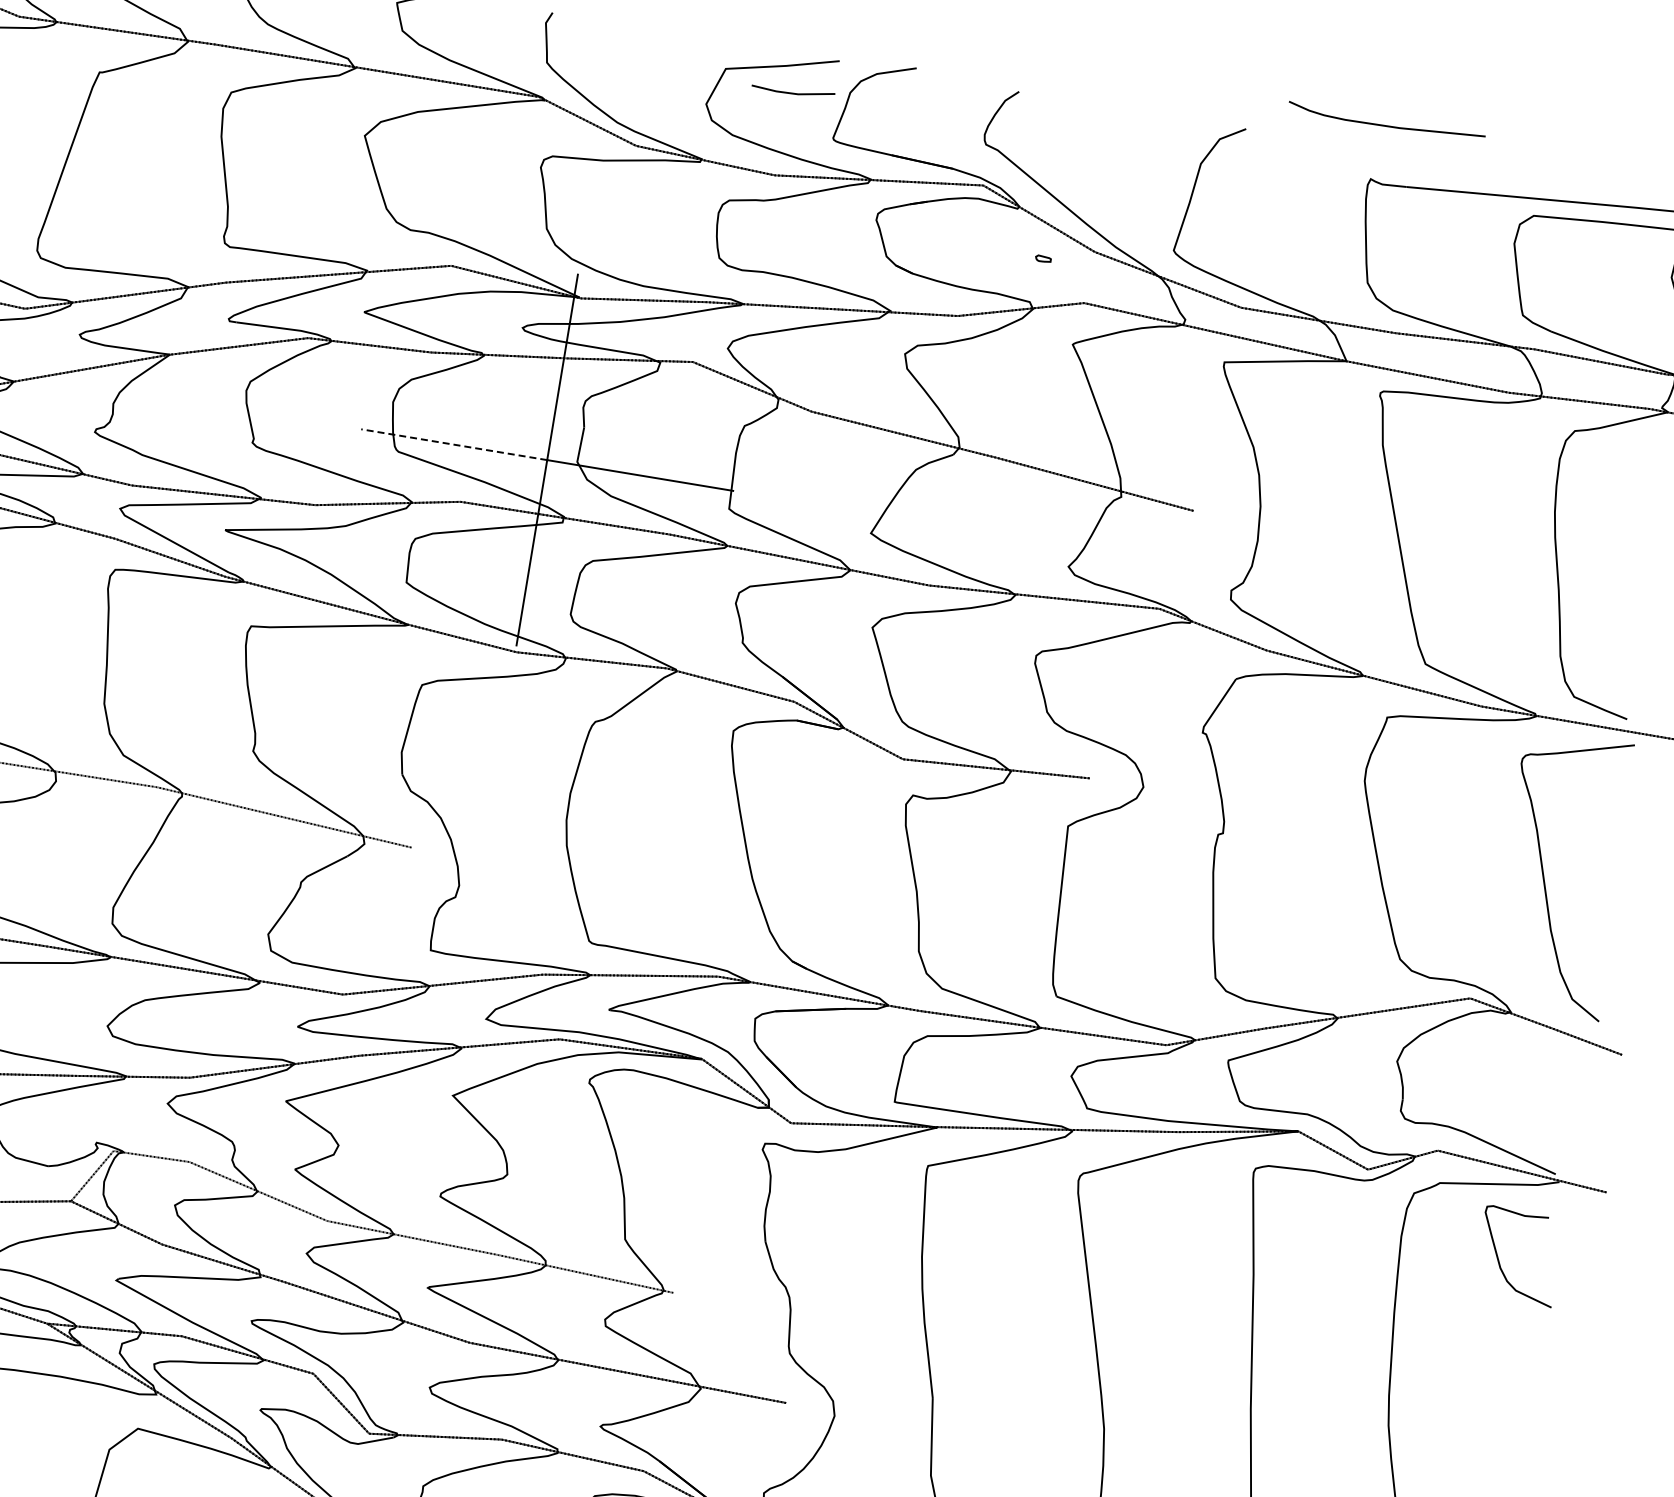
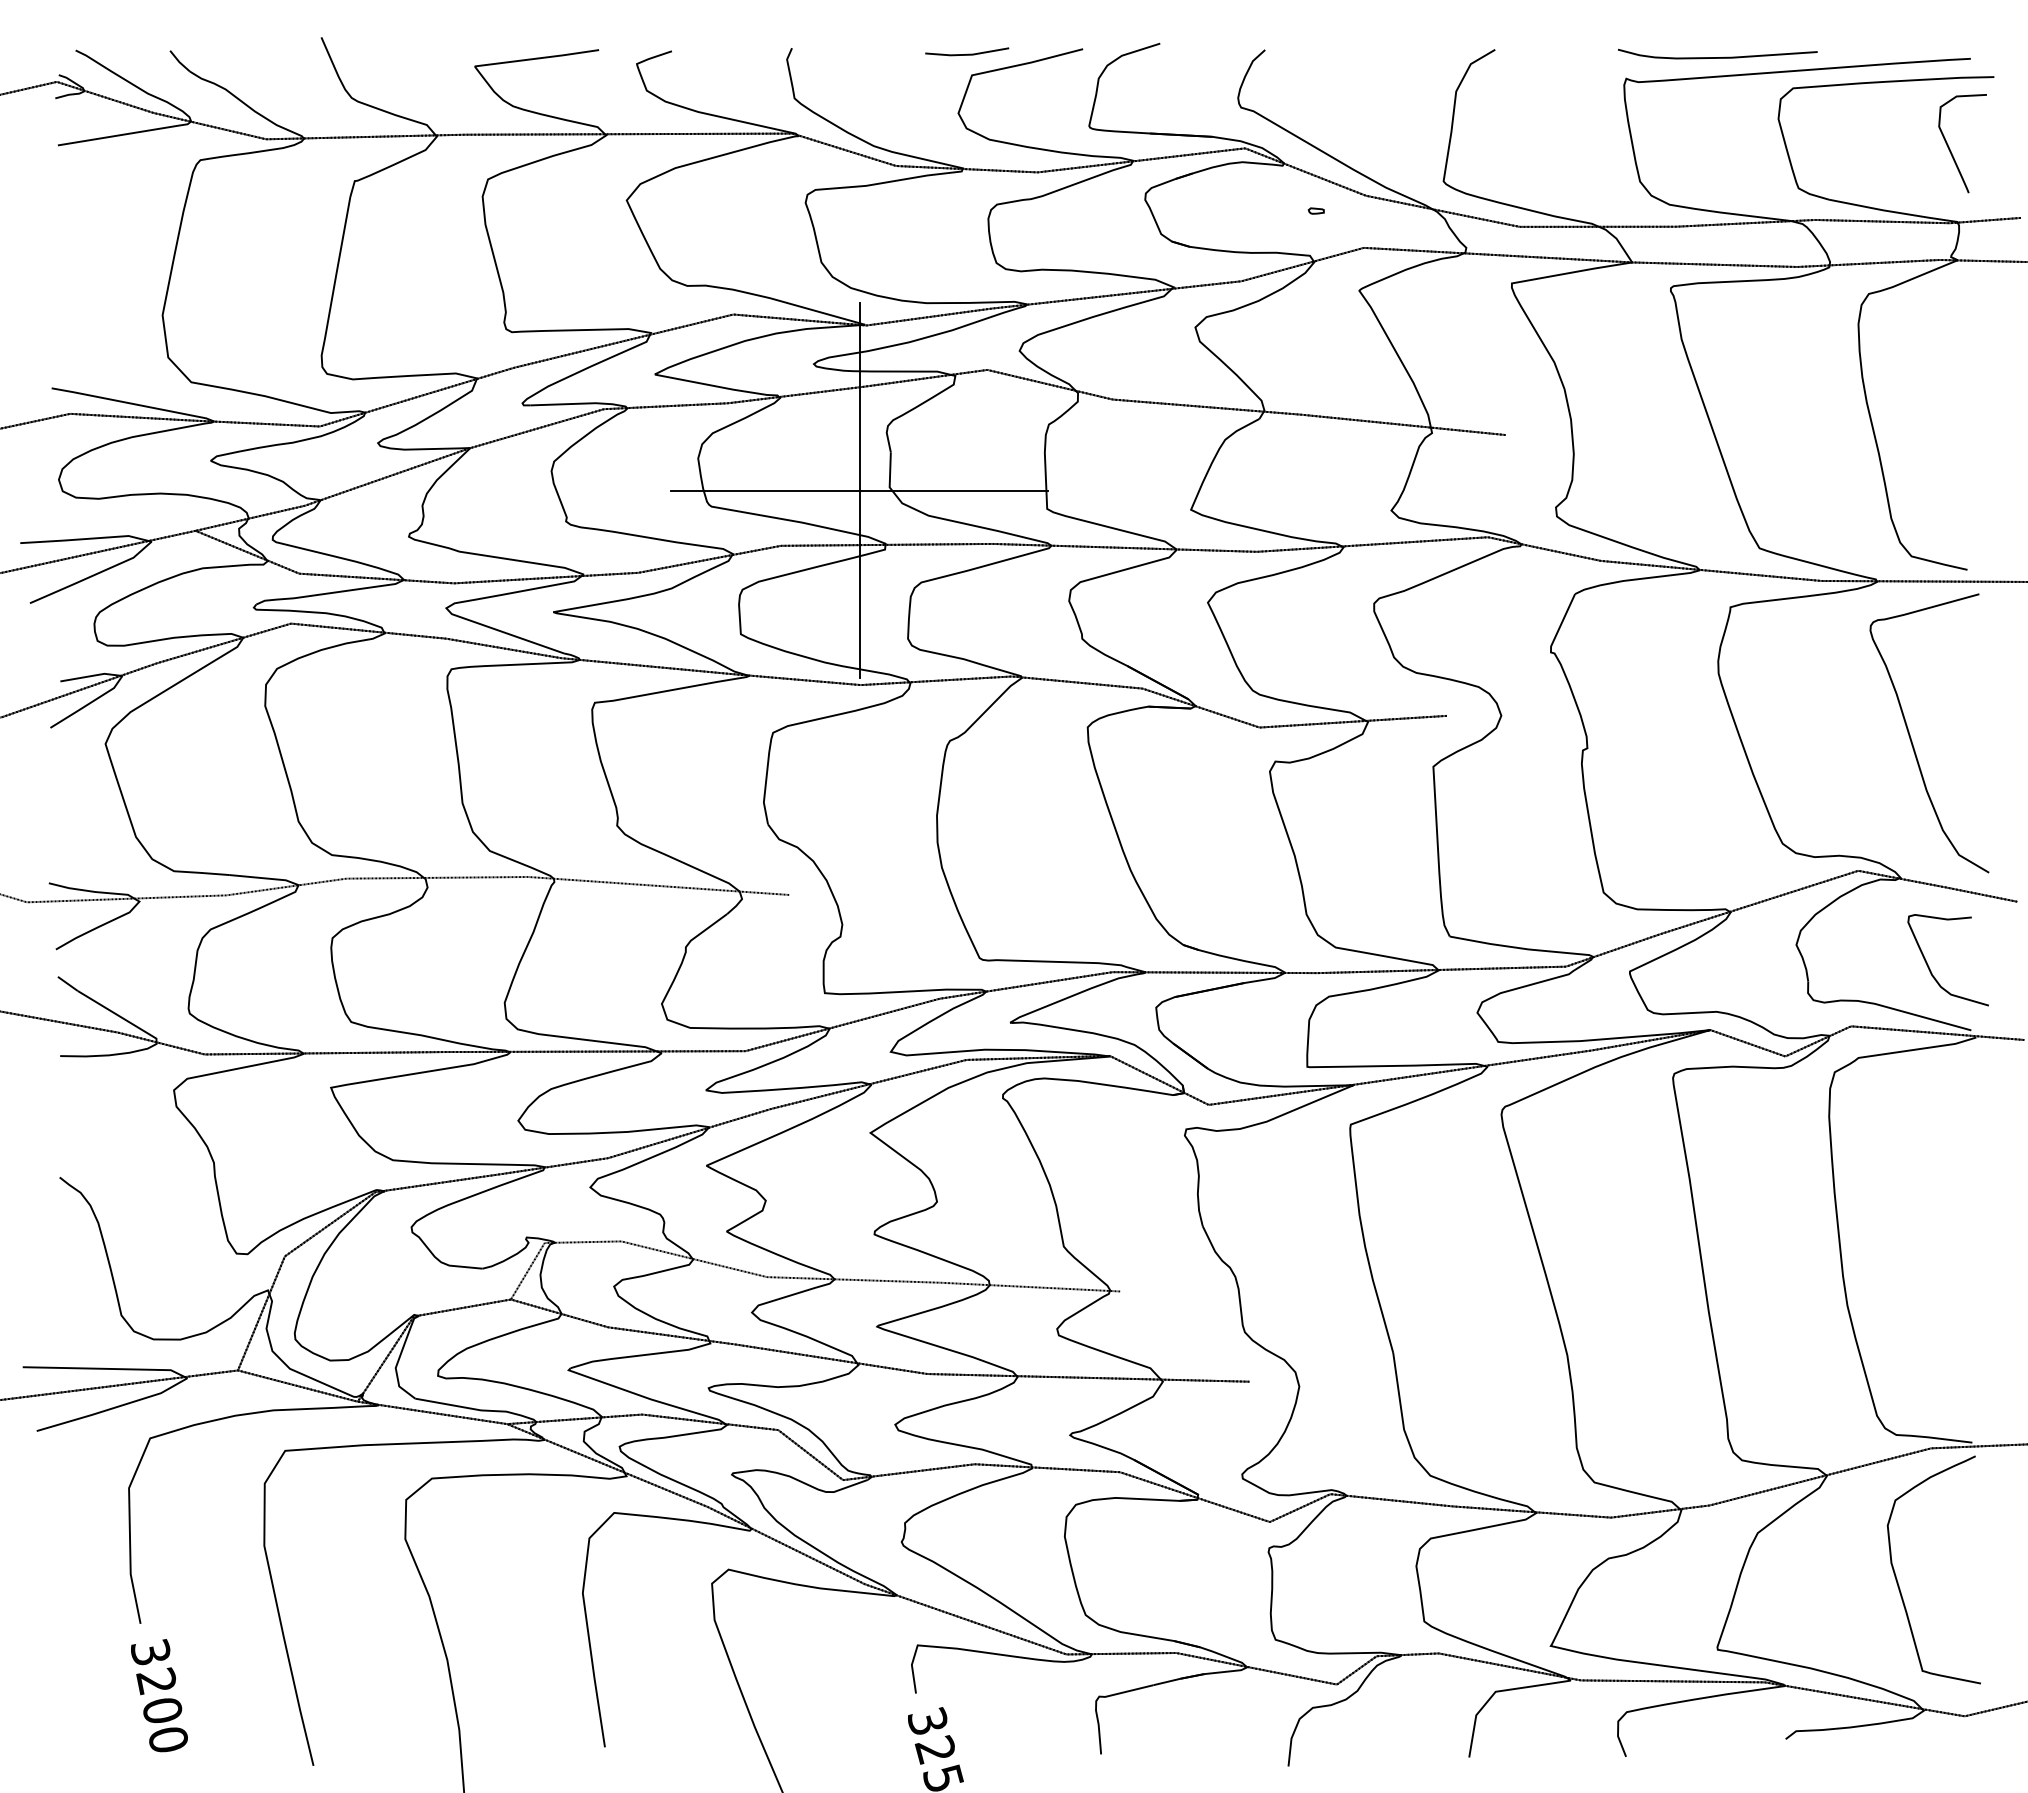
line: (793, 92) -> (967, 53), moved
curve: (1385, 125) -> (1717, 57), moved
line: (453, 444) -> (764, 490), dashed -> solid
curve: (1499, 1261) -> (1930, 968), moved

